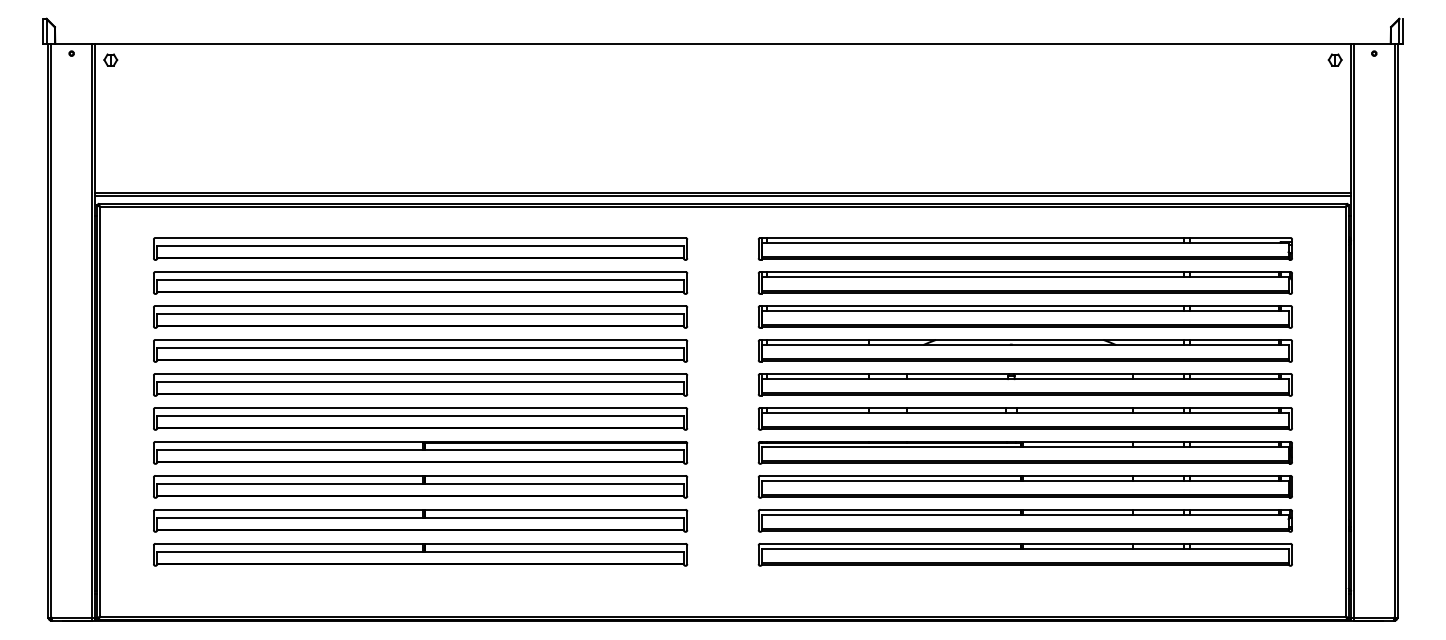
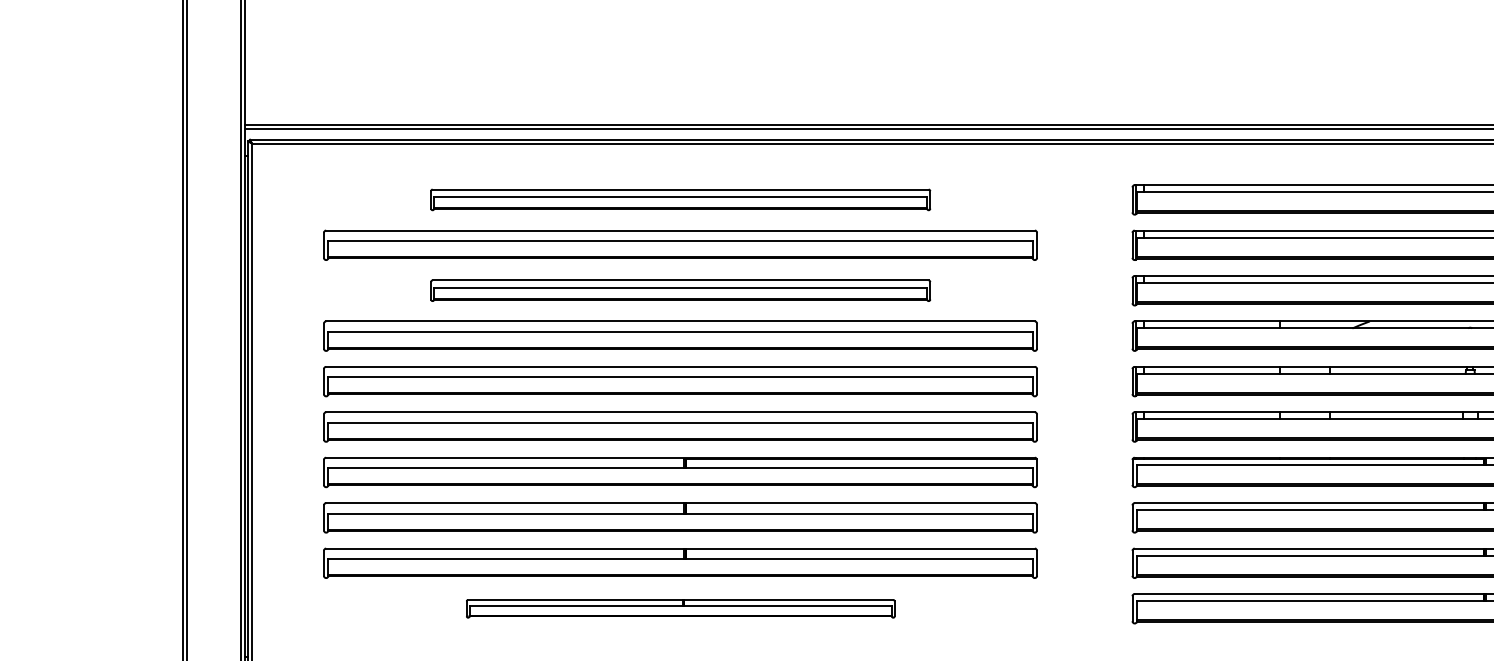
part: (420, 248) -> (680, 199), size x0.7
part: (420, 316) -> (680, 290), size x0.7
part: (420, 554) -> (680, 608), size x0.6

